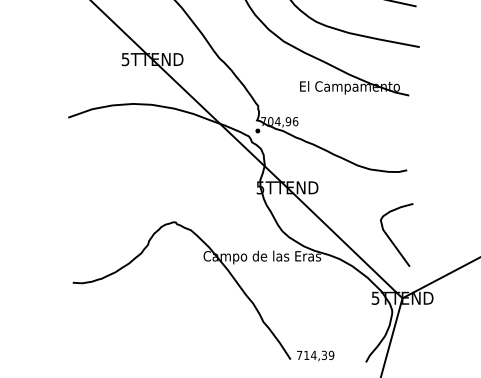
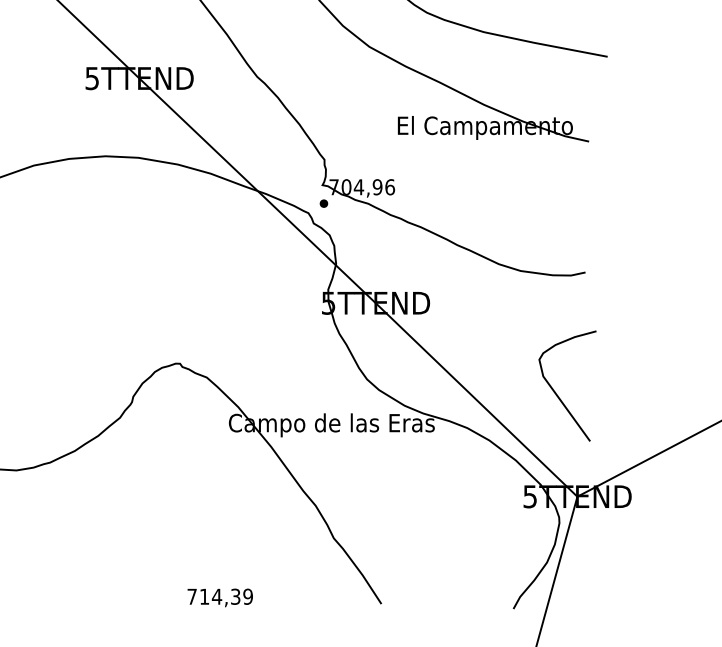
text: (315, 355) -> (220, 596), moved

